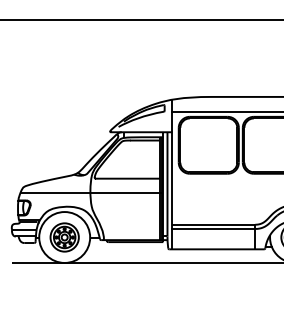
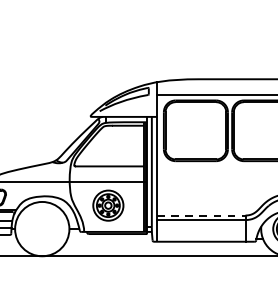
line: (214, 224) -> (201, 215), solid -> dashed
part: (64, 237) -> (108, 205), moved

